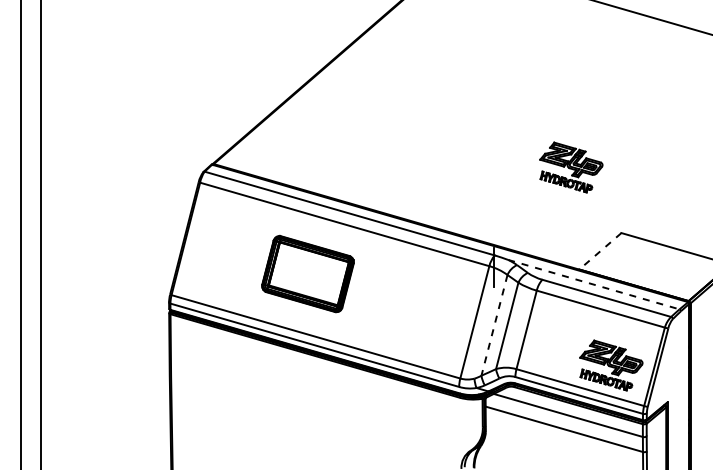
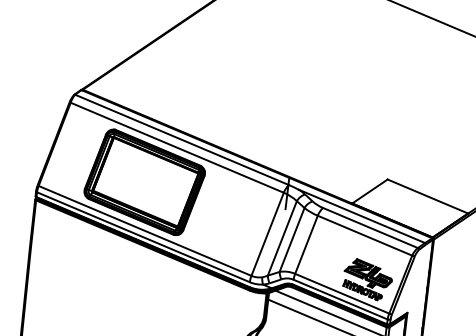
part: (571, 167) -> (355, 124), removed
line: (600, 251) -> (370, 191), dashed -> solid
part: (307, 273) -> (144, 181), size x1.67
line: (594, 284) -> (362, 216), dashed -> solid
line: (494, 325) -> (282, 238), dashed -> solid

